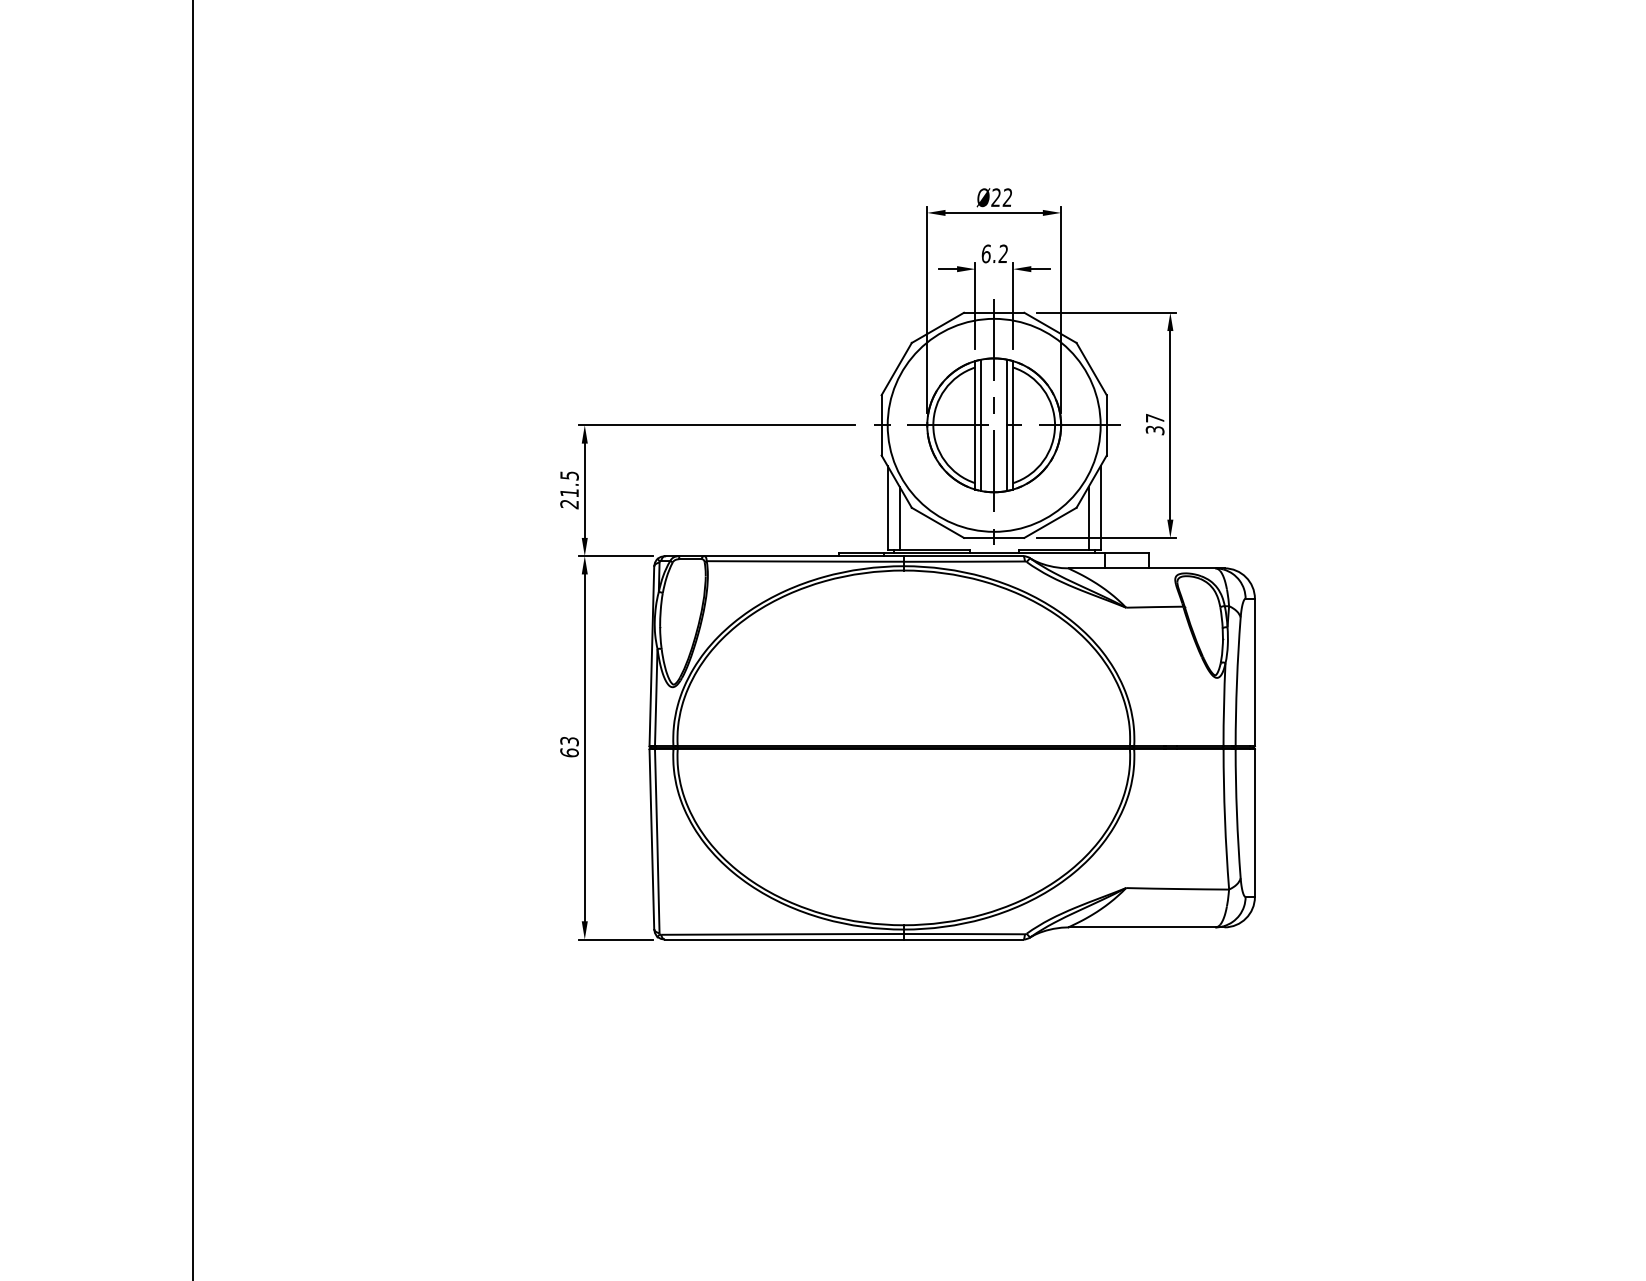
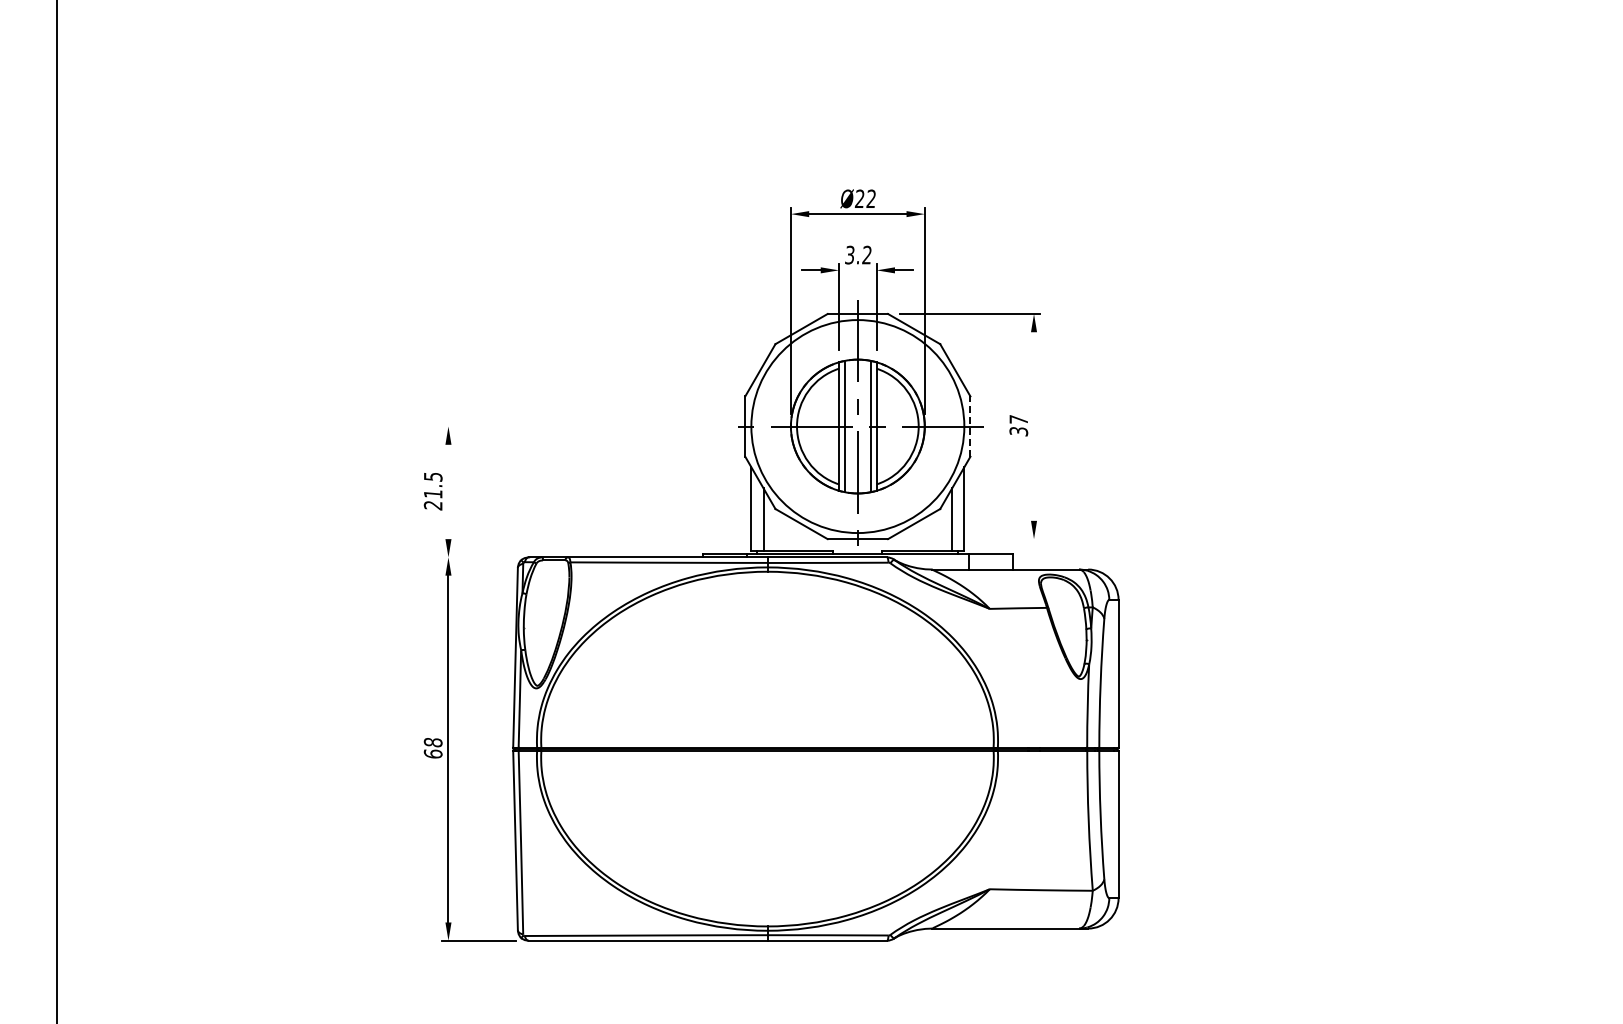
text: (985, 253) -> (849, 254), 6.2 -> 3.2
line: (1106, 424) -> (970, 425), solid -> dashed
line: (716, 425) -> (580, 426), removed
line: (1170, 425) -> (1034, 426), removed
line: (584, 490) -> (448, 491), removed
line: (1106, 537) -> (970, 538), removed
line: (615, 556) -> (479, 557), removed
text: (569, 741) -> (433, 742), 63 -> 68

